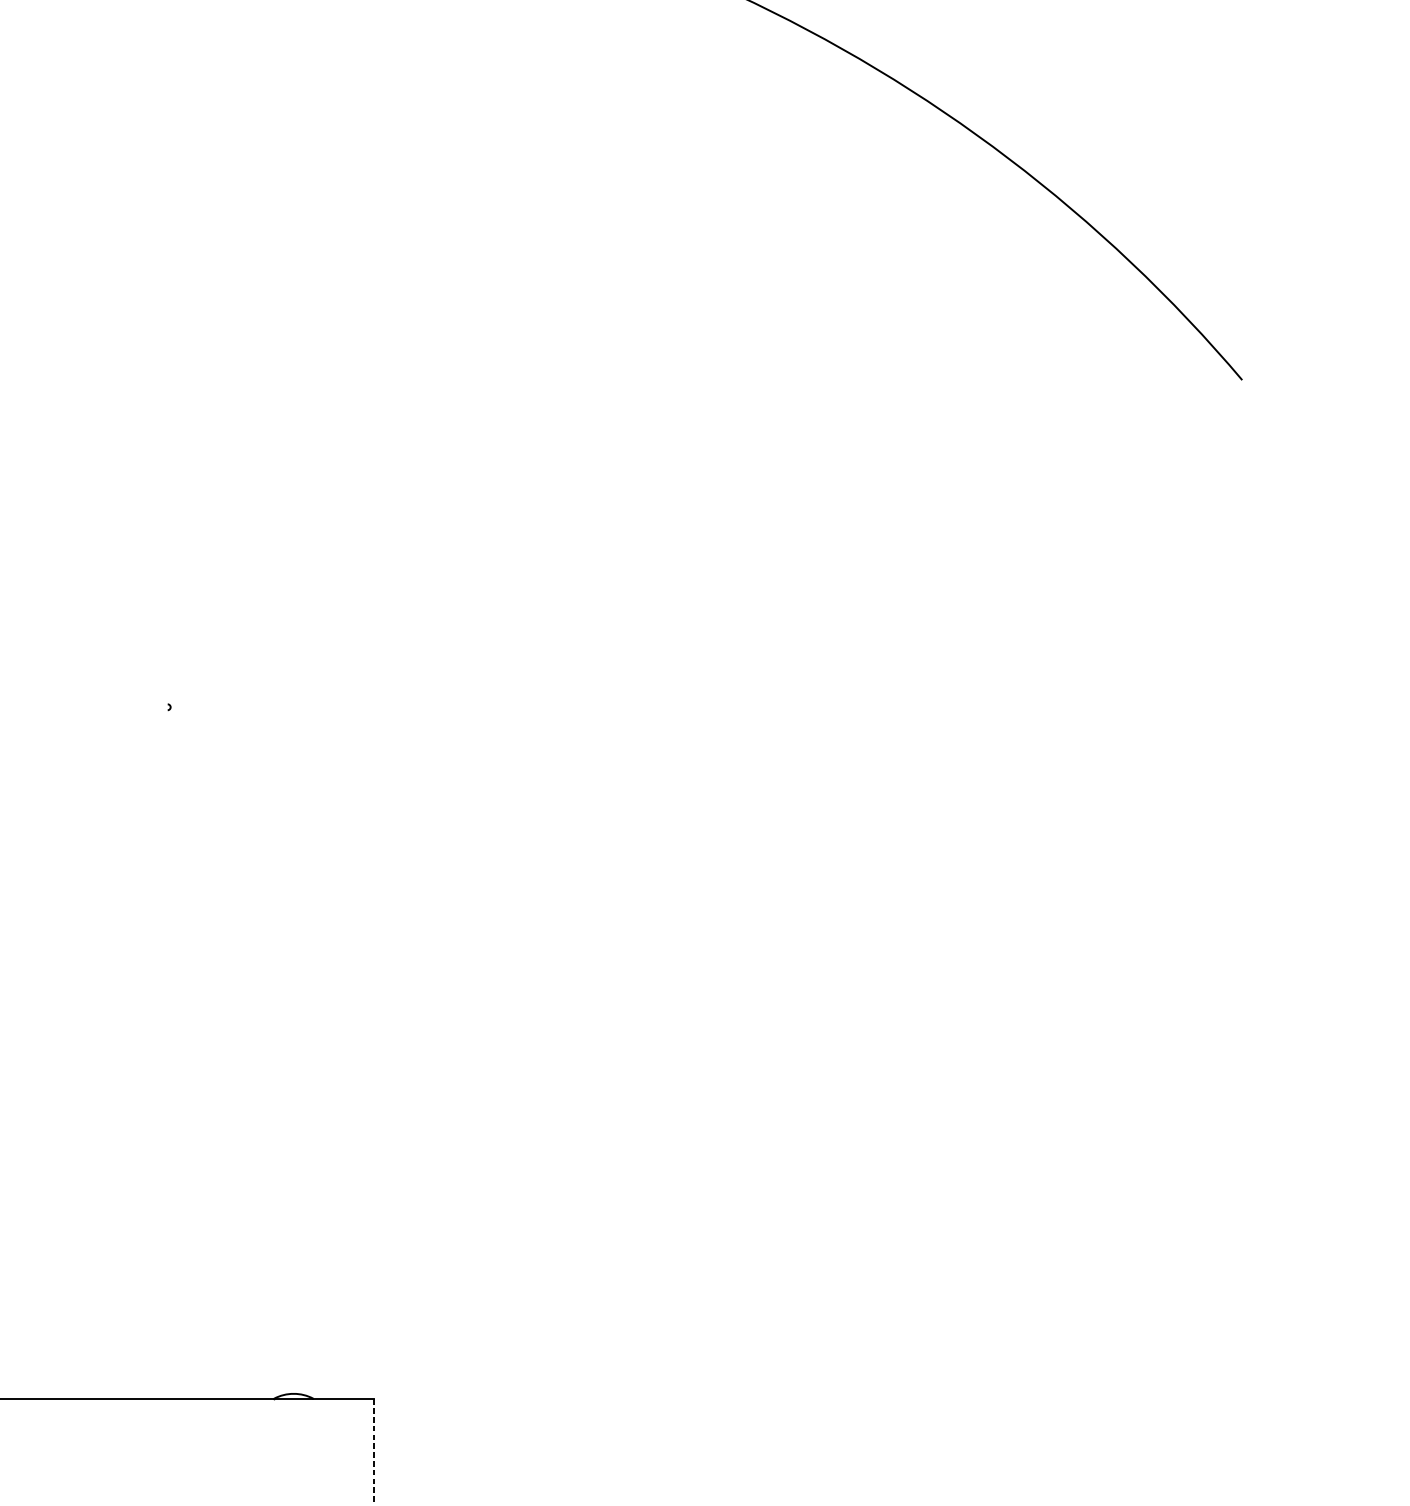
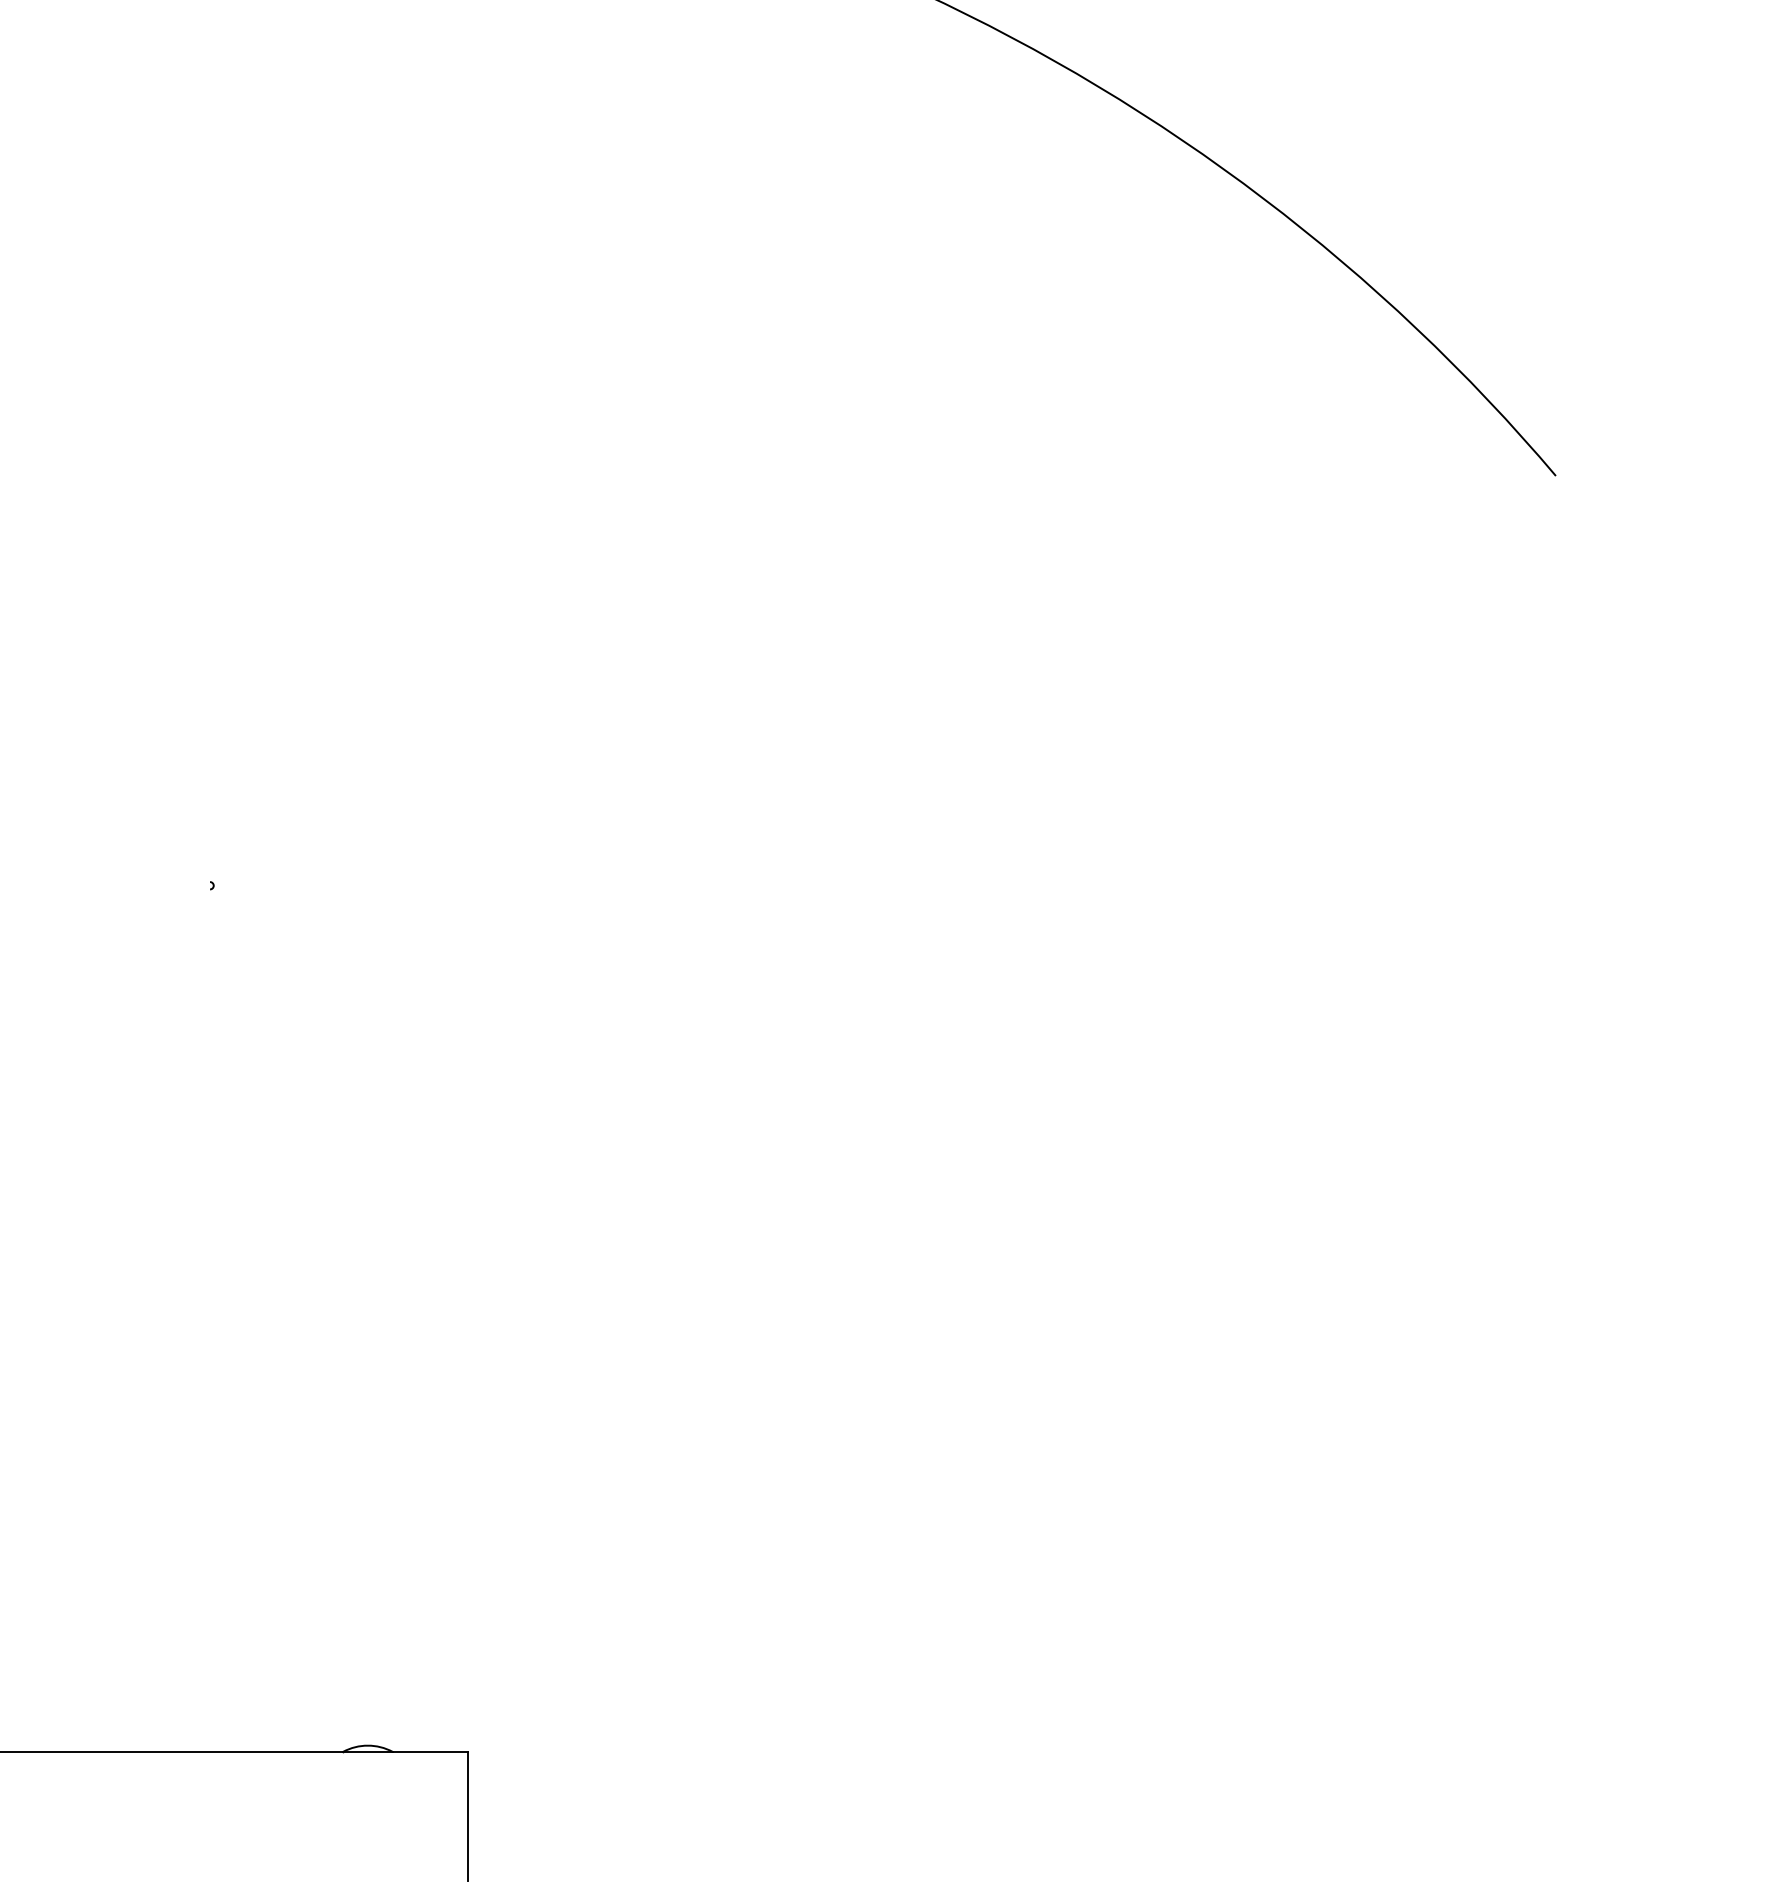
line: (373, 1449) -> (467, 1815), dashed -> solid

